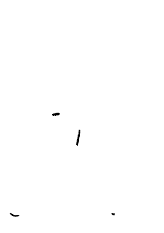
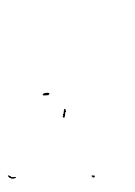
part: (77, 137) -> (63, 113), size x0.62

